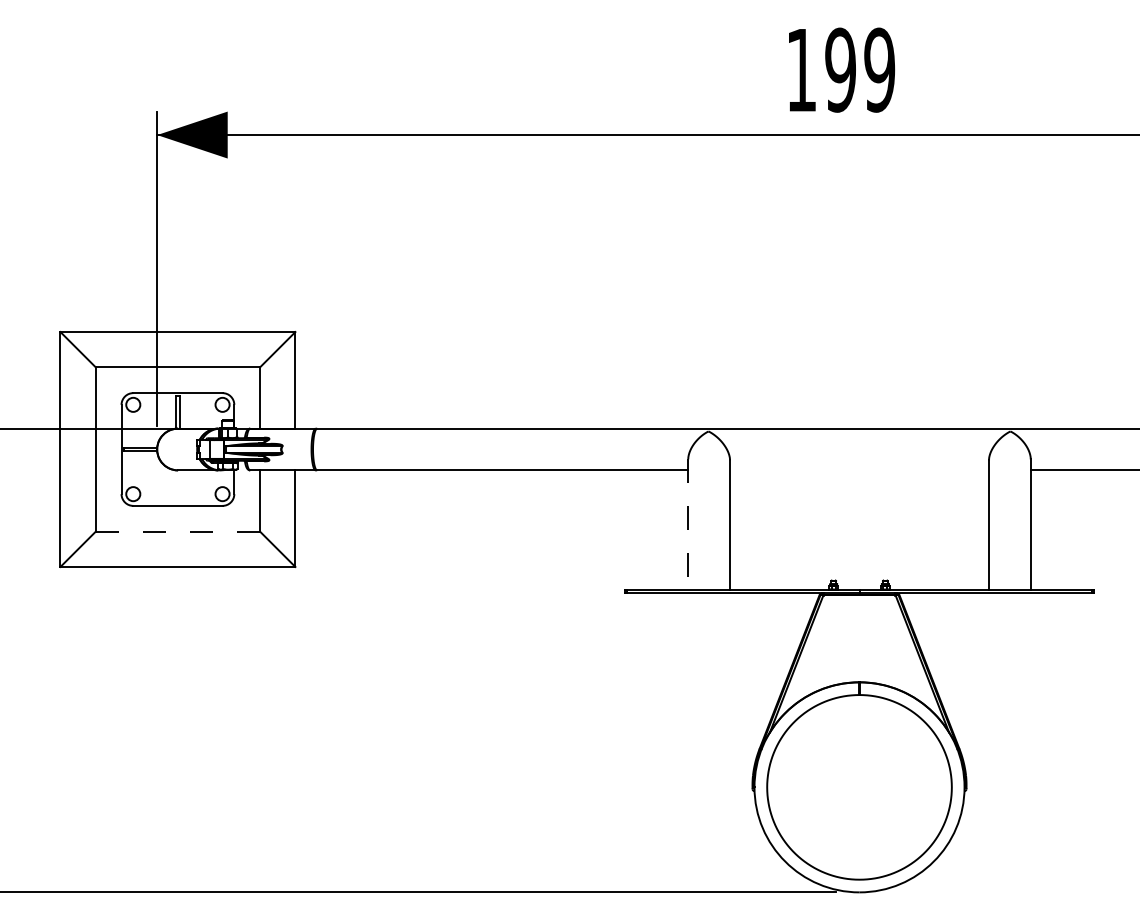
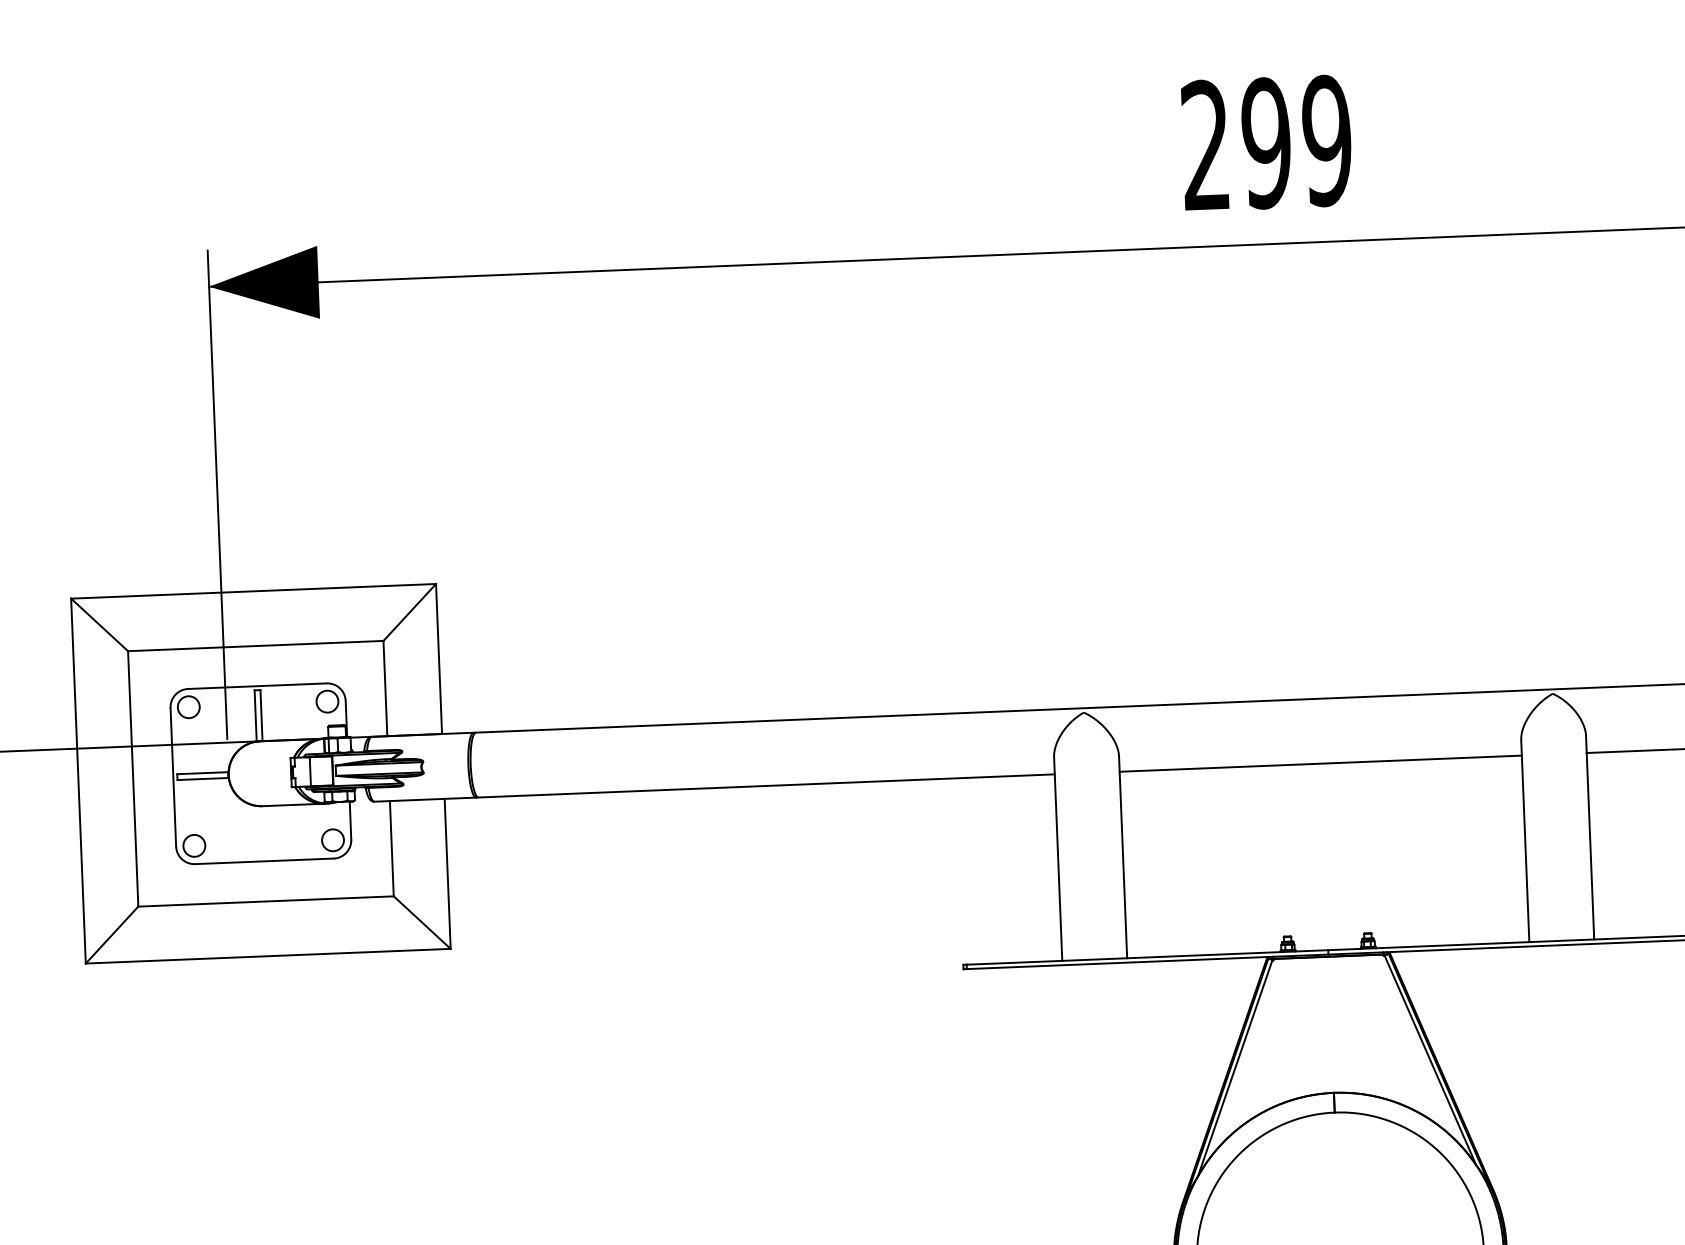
text: (800, 69) -> (1204, 144), 199 -> 299
line: (859, 470) -> (1320, 763), added
line: (688, 524) -> (1058, 858), dashed -> solid
line: (178, 531) -> (266, 901), dashed -> solid

